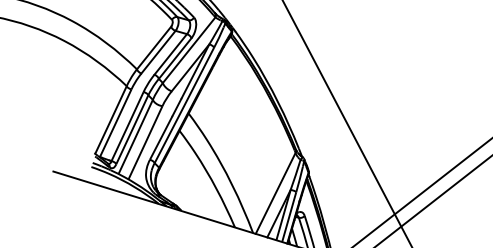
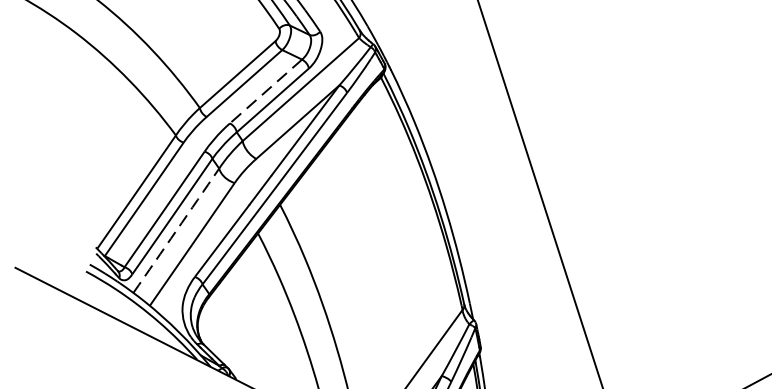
line: (170, 54) -> (265, 91), solid -> dashed
arc: (135, 136) -> (176, 229), solid -> dashed

